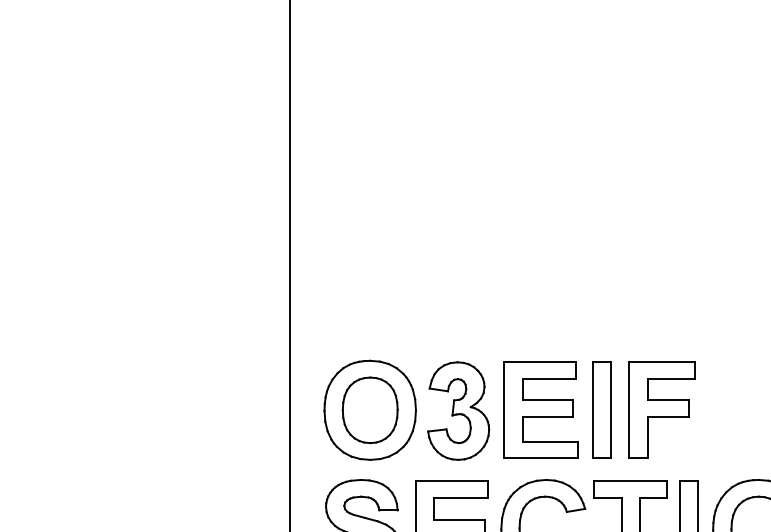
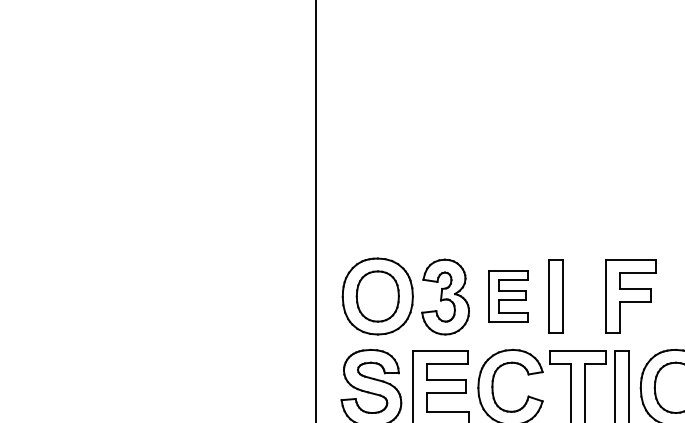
part: (540, 410) -> (508, 296), size x0.7
part: (661, 410) -> (630, 296), moved

